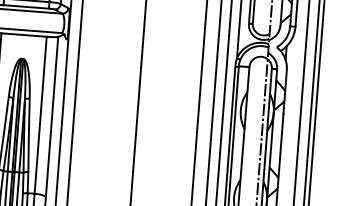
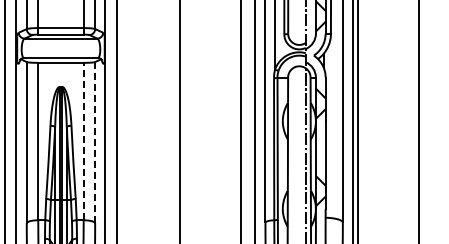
line: (40, 115) -> (83, 141), solid -> dashed
line: (52, 117) -> (95, 142), solid -> dashed

